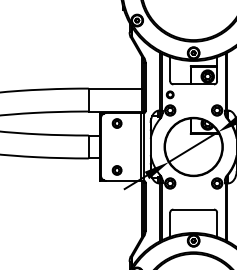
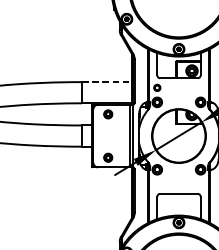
line: (115, 88) -> (106, 82), solid -> dashed

